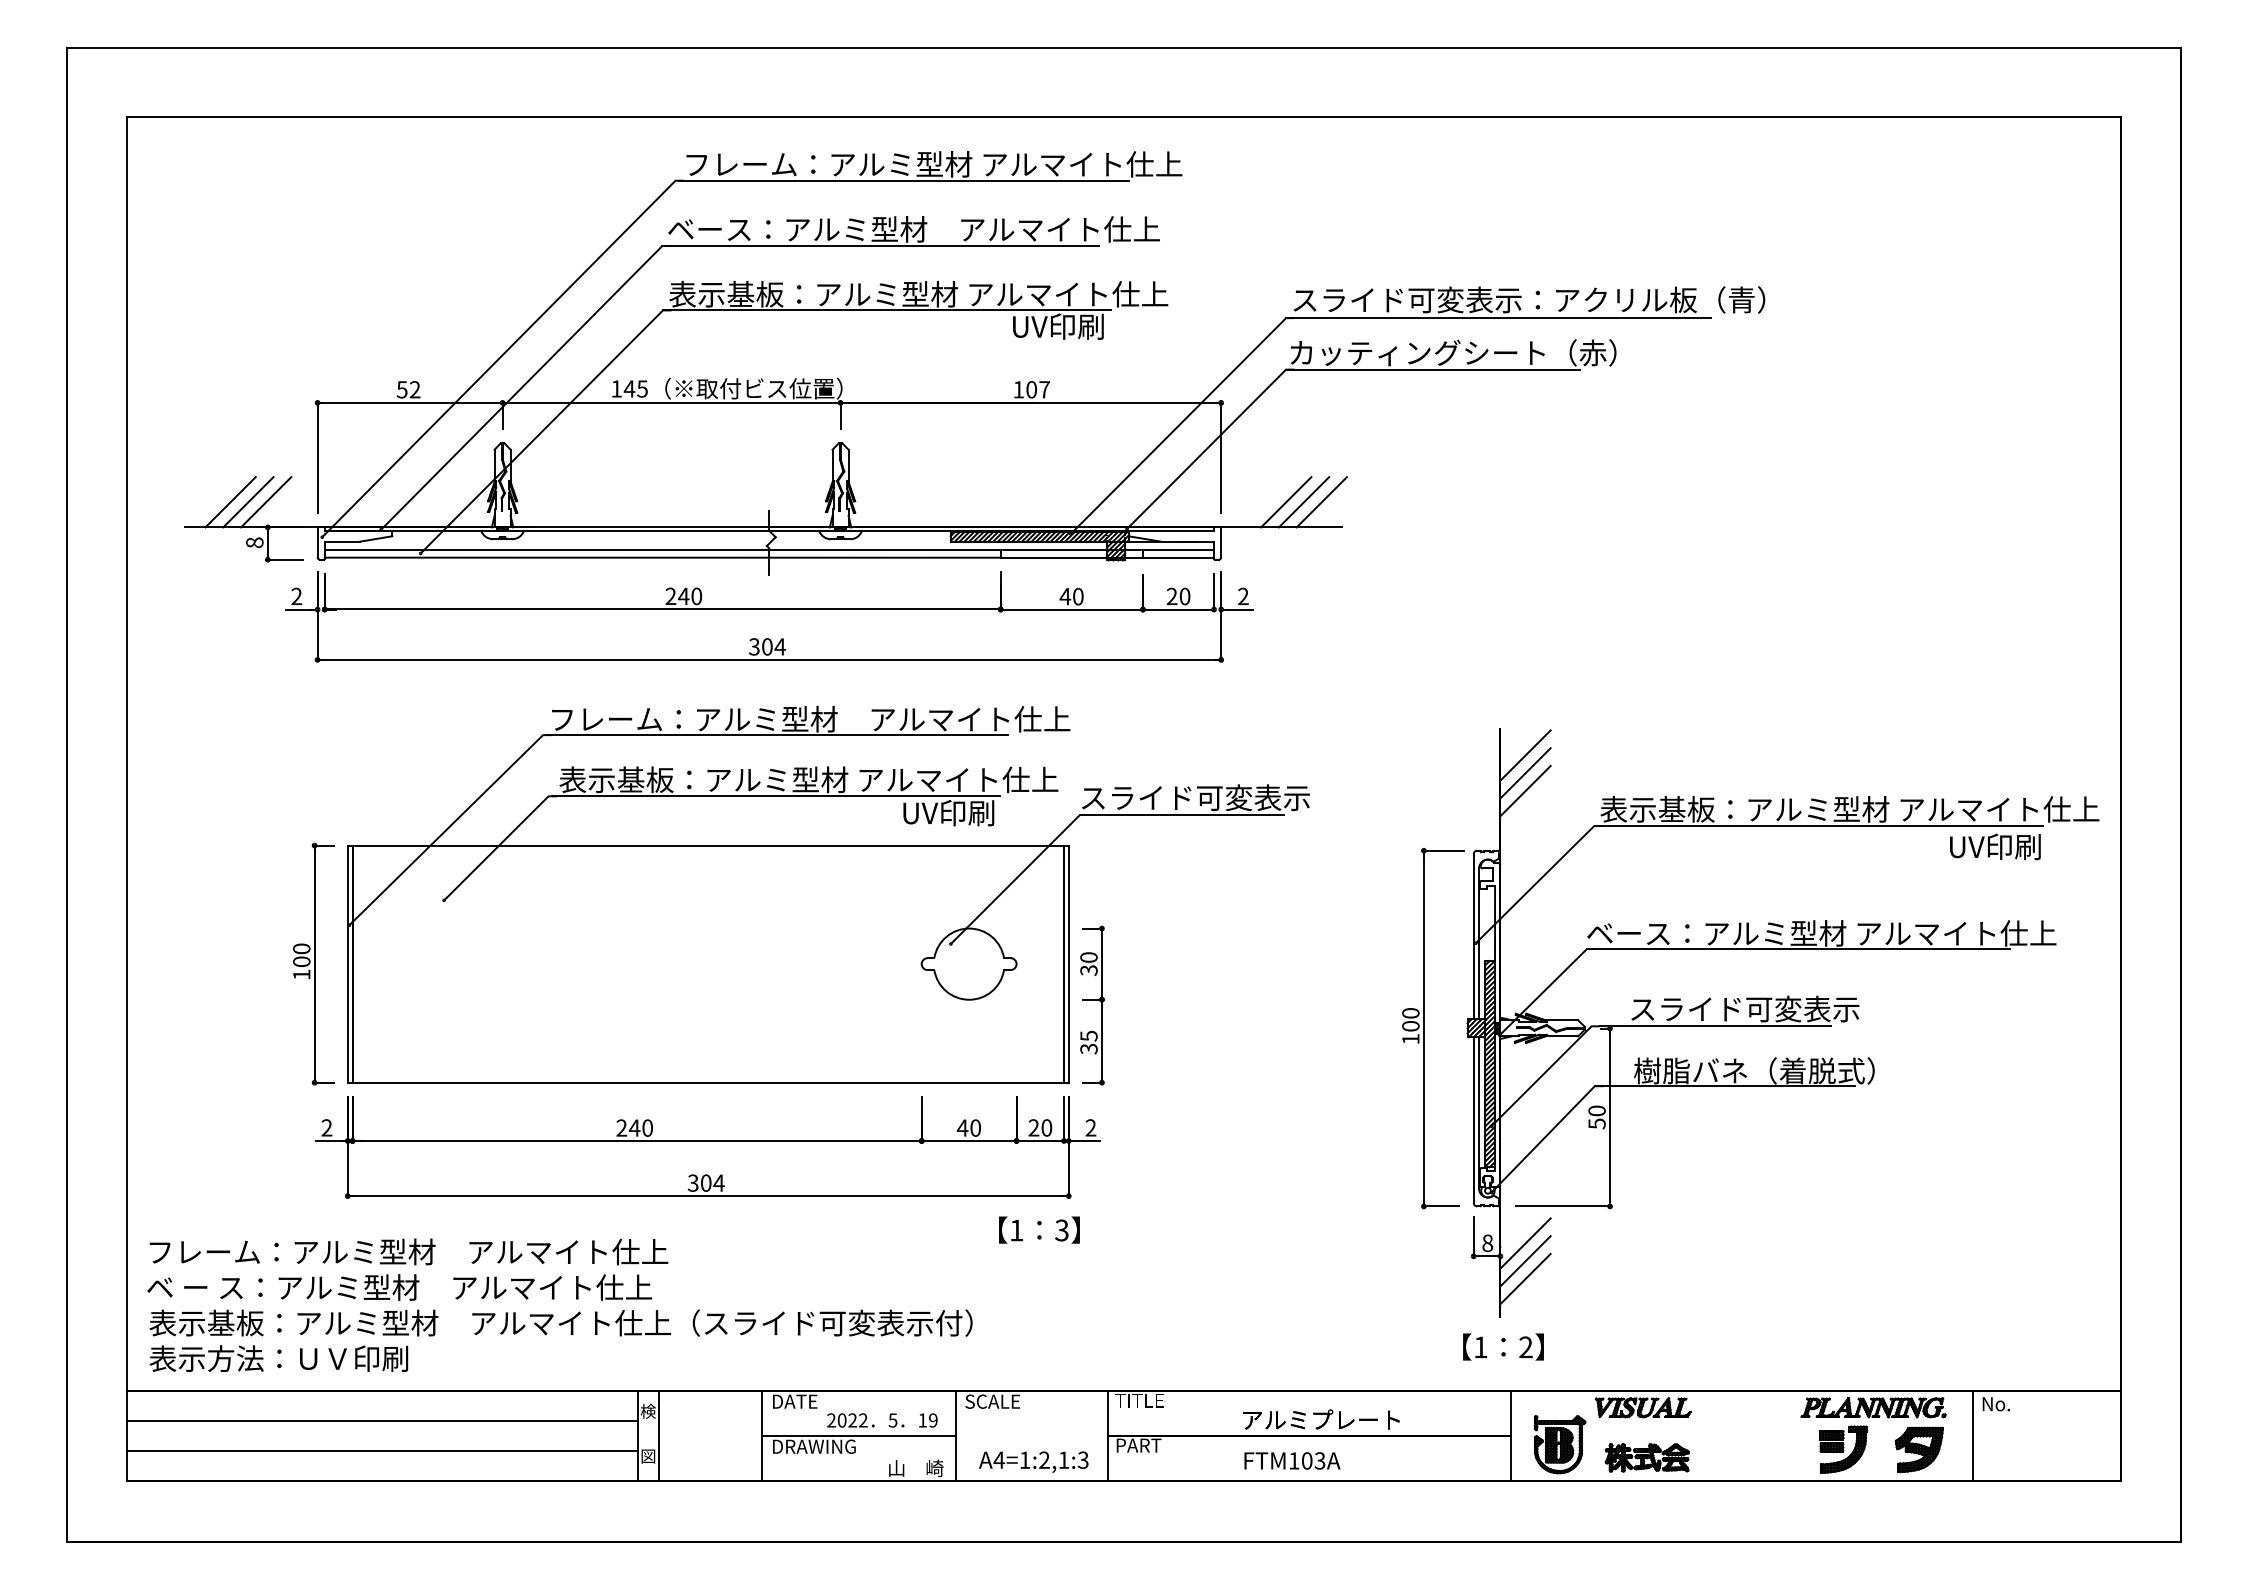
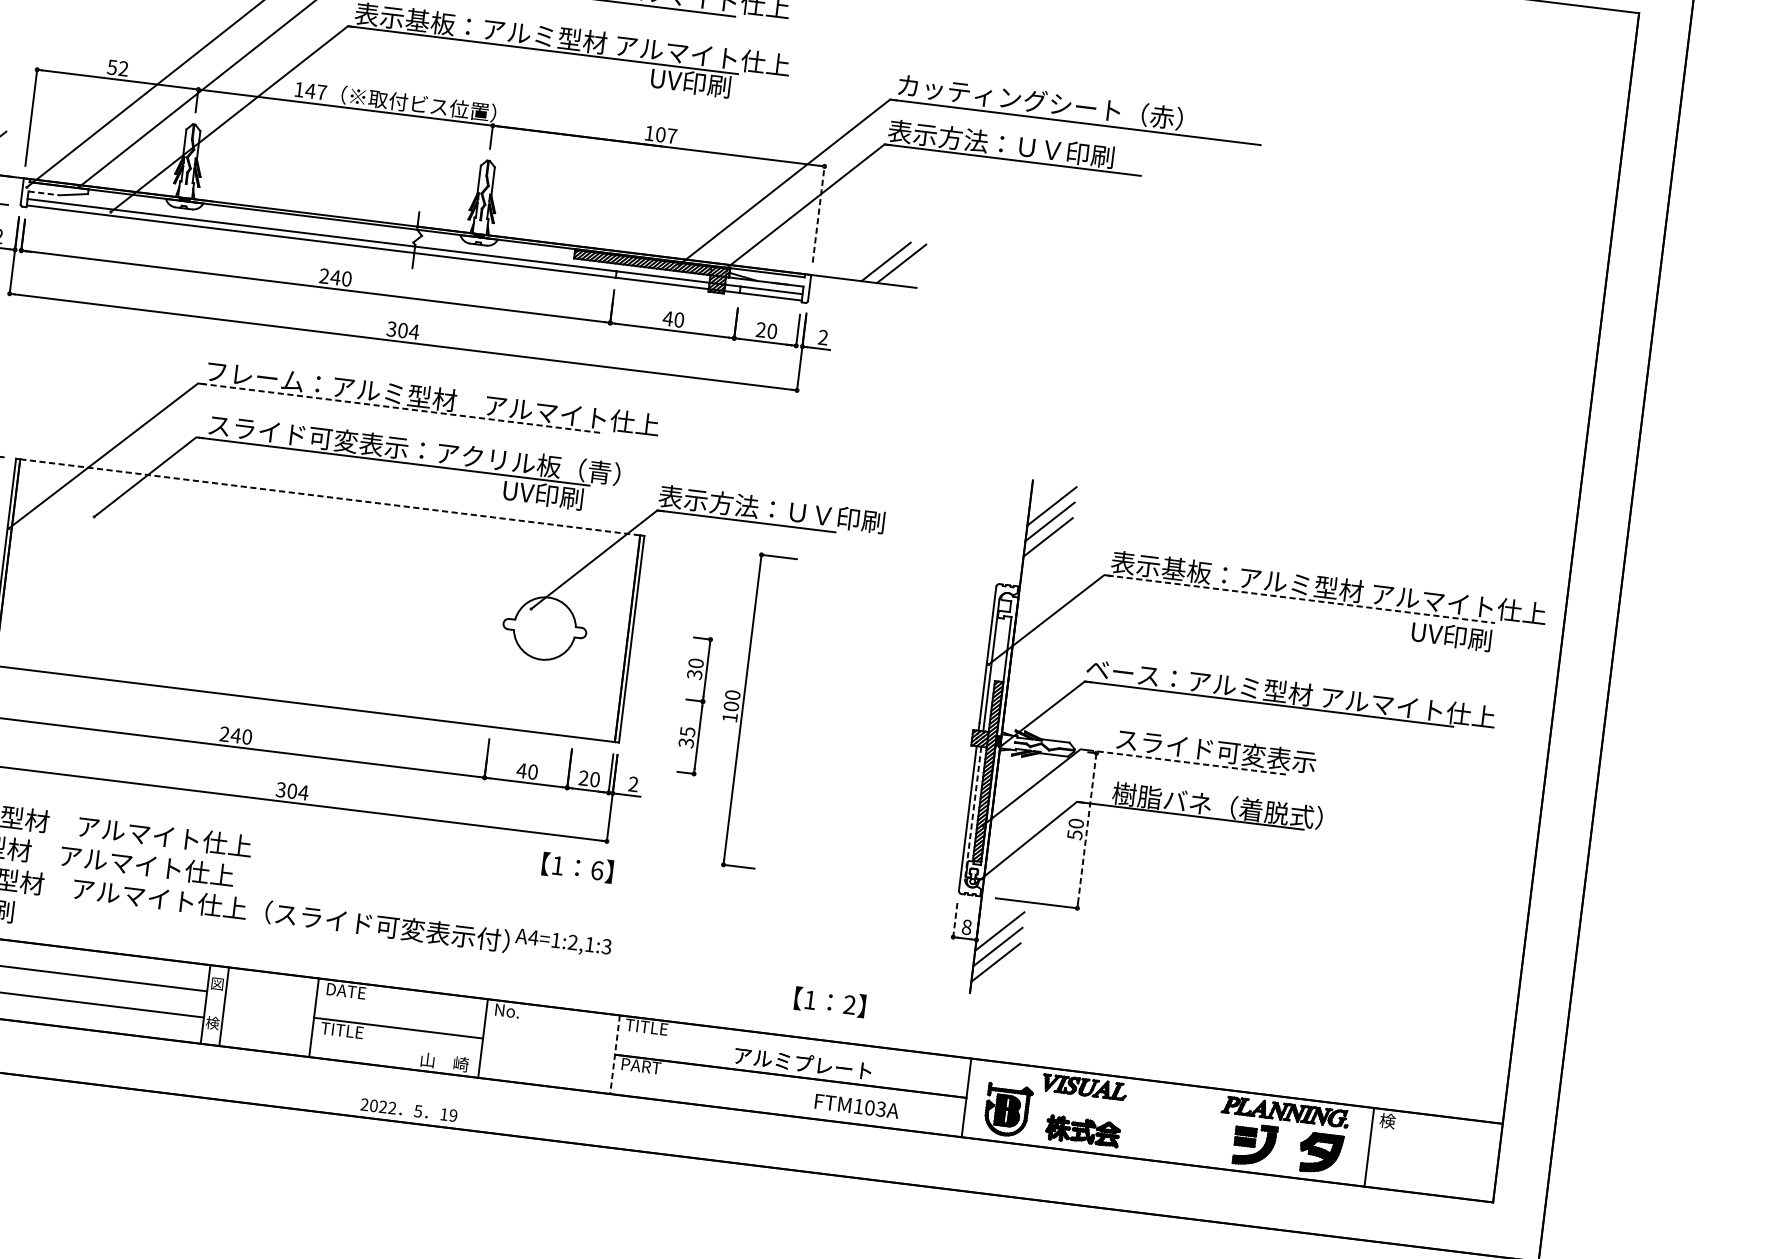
text: (1529, 299) -> (1104, 109), スライド可変表示：アクリル板（青） -> カッティングシート（赤）
text: (1452, 352) -> (1031, 147), カッティングシート（赤） -> 表示方法：ＵＶ印刷
text: (642, 388) -> (321, 92), 145 -> 147
line: (1221, 457) -> (818, 214), solid -> dashed
line: (1286, 502) -> (870, 260), removed
line: (342, 541) -> (44, 193), solid -> dashed
line: (777, 735) -> (402, 408), solid -> dashed
text: (808, 779) -> (424, 450), 表示基板：アルミ型材 アルマイト仕上 -> スライド可変表示：アクリル板（青）
text: (1208, 797) -> (771, 508), スライド可変表示 -> 表示方法：ＵＶ印刷
line: (1820, 826) -> (1301, 599), solid -> dashed
line: (708, 845) -> (330, 497), solid -> dashed
part: (1092, 1005) -> (694, 705), moved
line: (1715, 1026) -> (1188, 762), solid -> dashed
part: (1424, 1028) -> (743, 709), moved
line: (1479, 1112) -> (973, 812), solid -> dashed
line: (1610, 1117) -> (1087, 830), solid -> dashed
text: (1061, 1230) -> (596, 870), 3 -> 6
line: (1473, 1236) -> (955, 919), solid -> dashed
text: (1503, 1346) -> (830, 1001), moved
text: (992, 1401) -> (518, 1012), SCALE -> No.
text: (1995, 1403) -> (1392, 1121), No. -> 検
text: (647, 1410) -> (216, 983), 検 -> 図
text: (882, 1420) -> (409, 1110), moved
line: (1107, 1436) -> (614, 1054), solid -> dashed
text: (813, 1446) -> (357, 1032), DRAWING -> TITLE
text: (647, 1455) -> (212, 1022), 図 -> 検
text: (1292, 1460) -> (857, 1105), moved
text: (1033, 1461) -> (563, 942), moved

